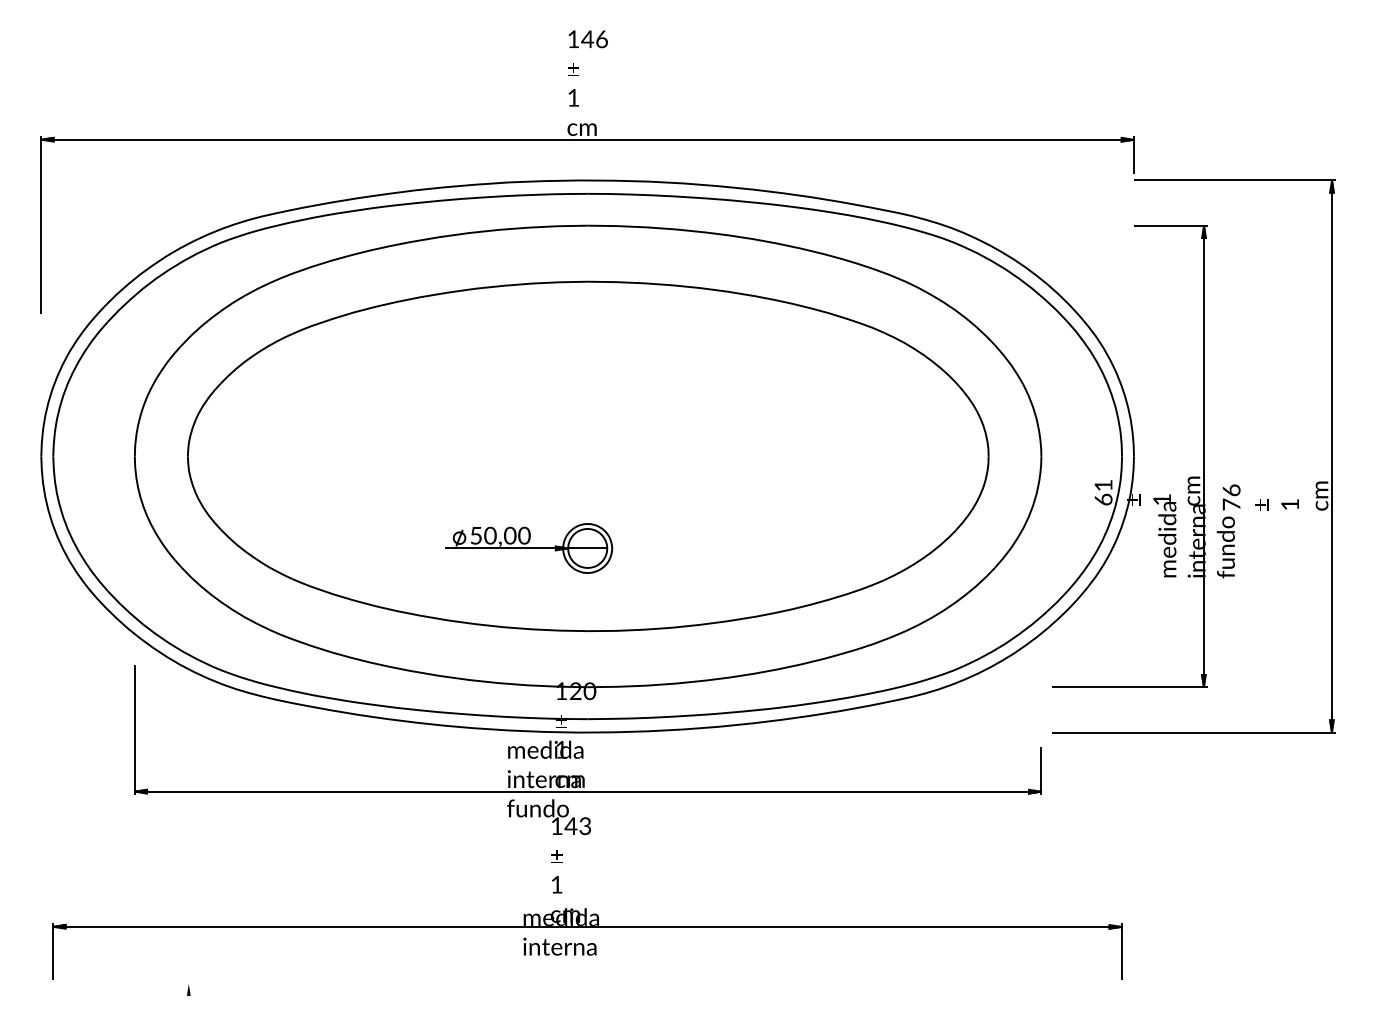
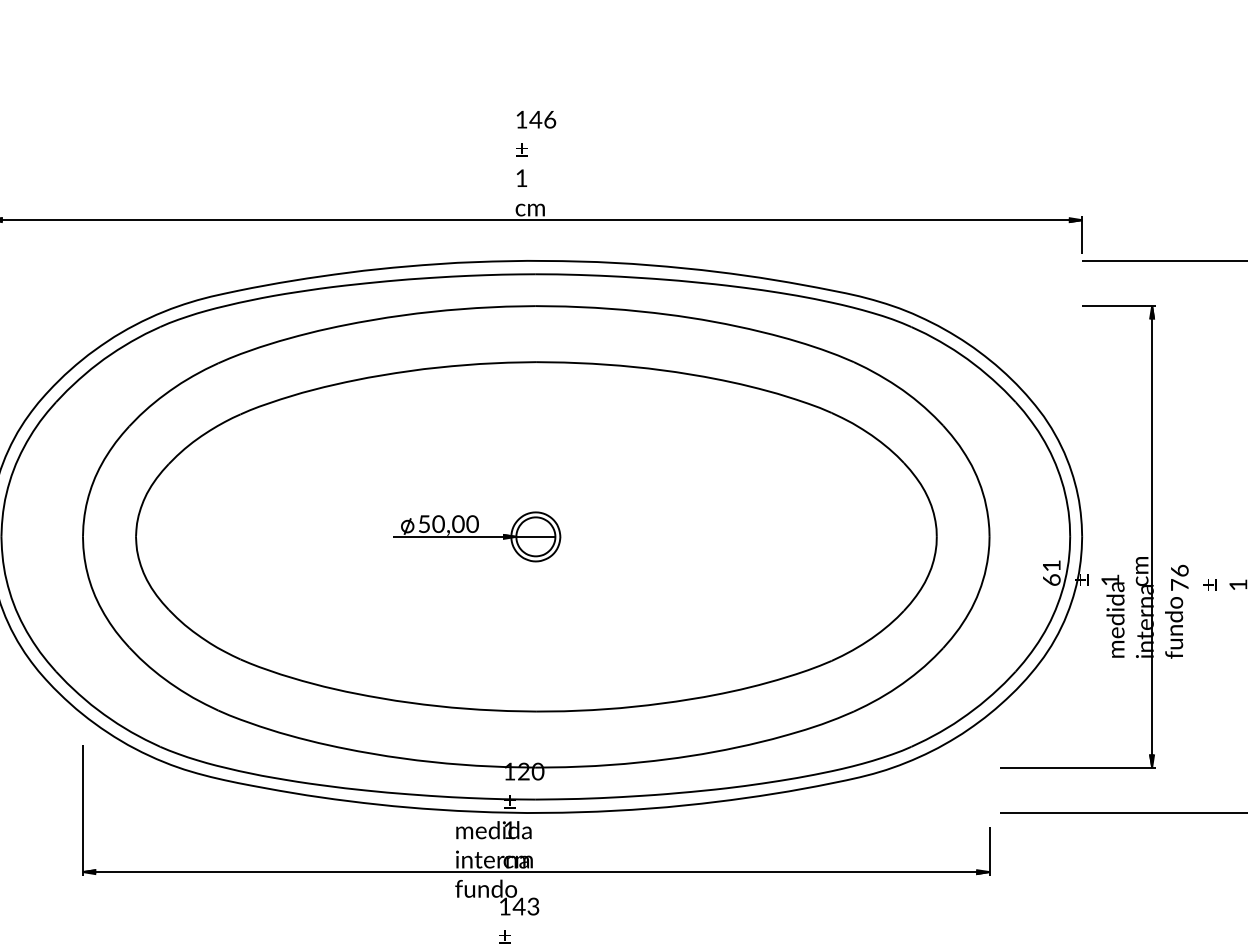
part: (529, 548) -> (477, 536), moved

